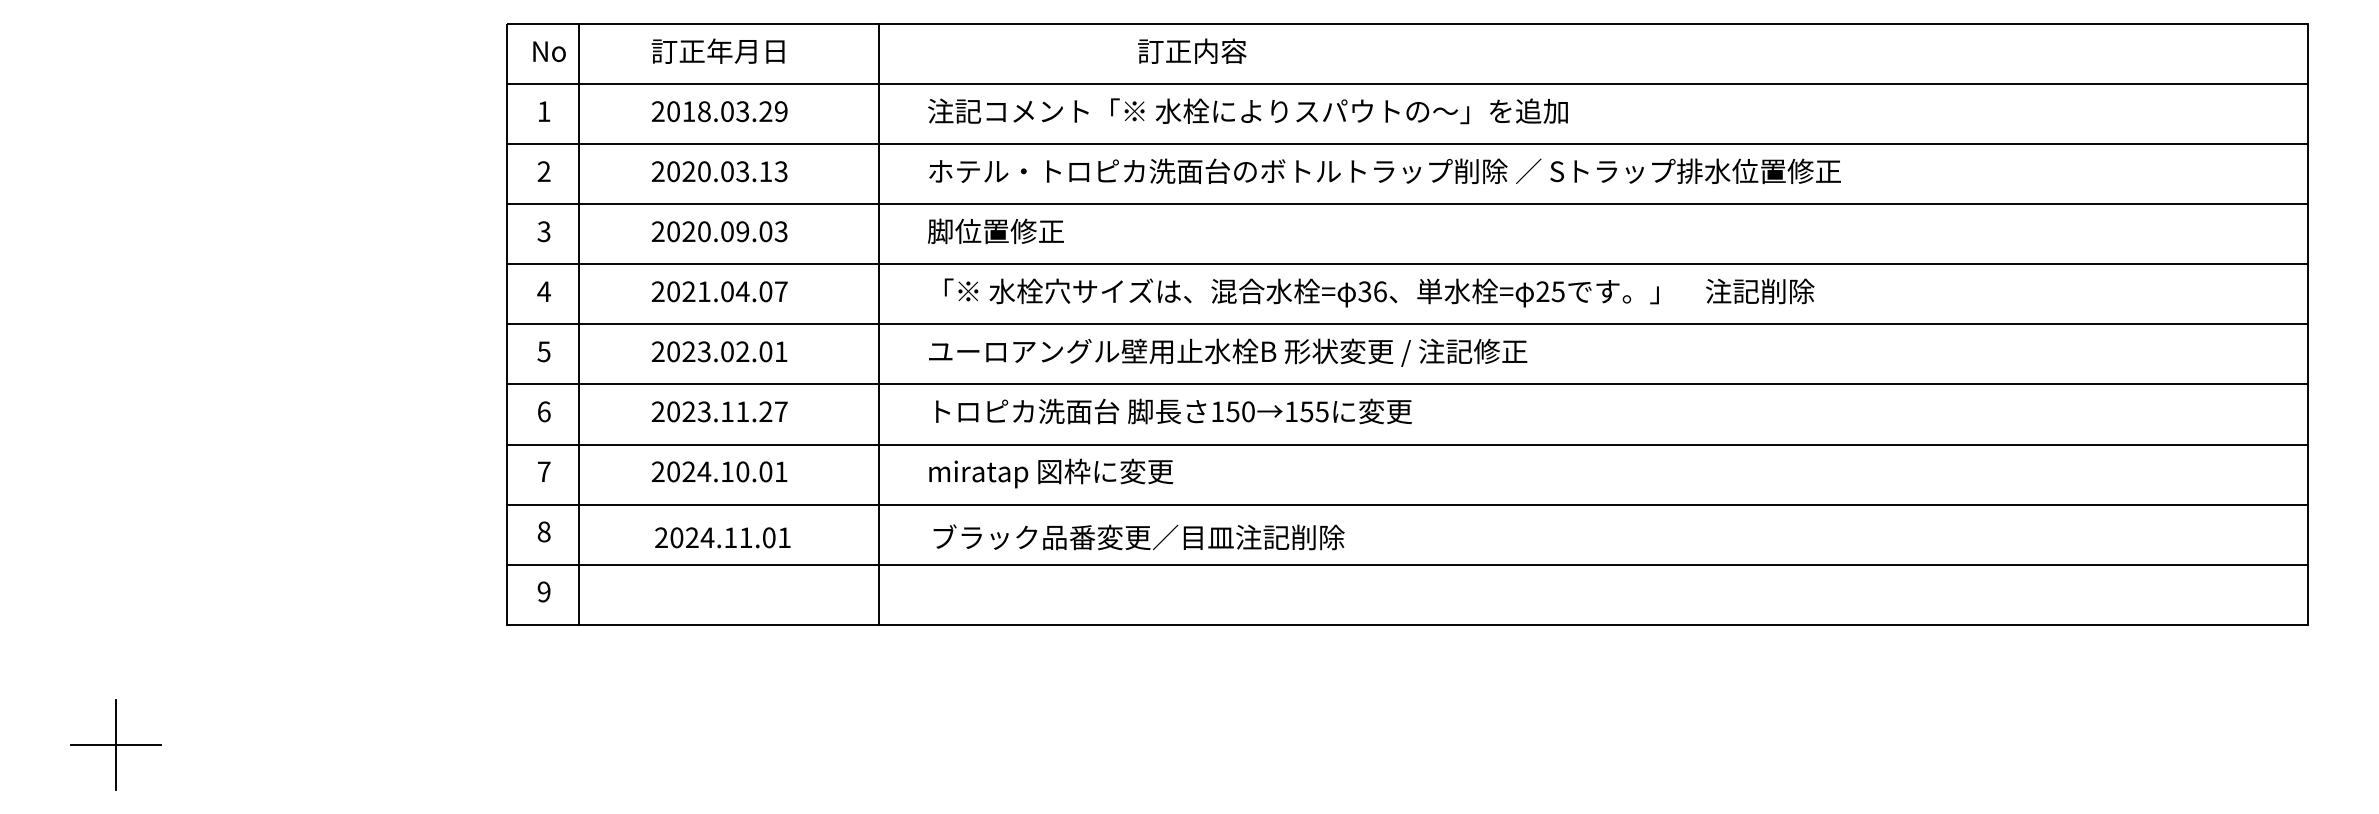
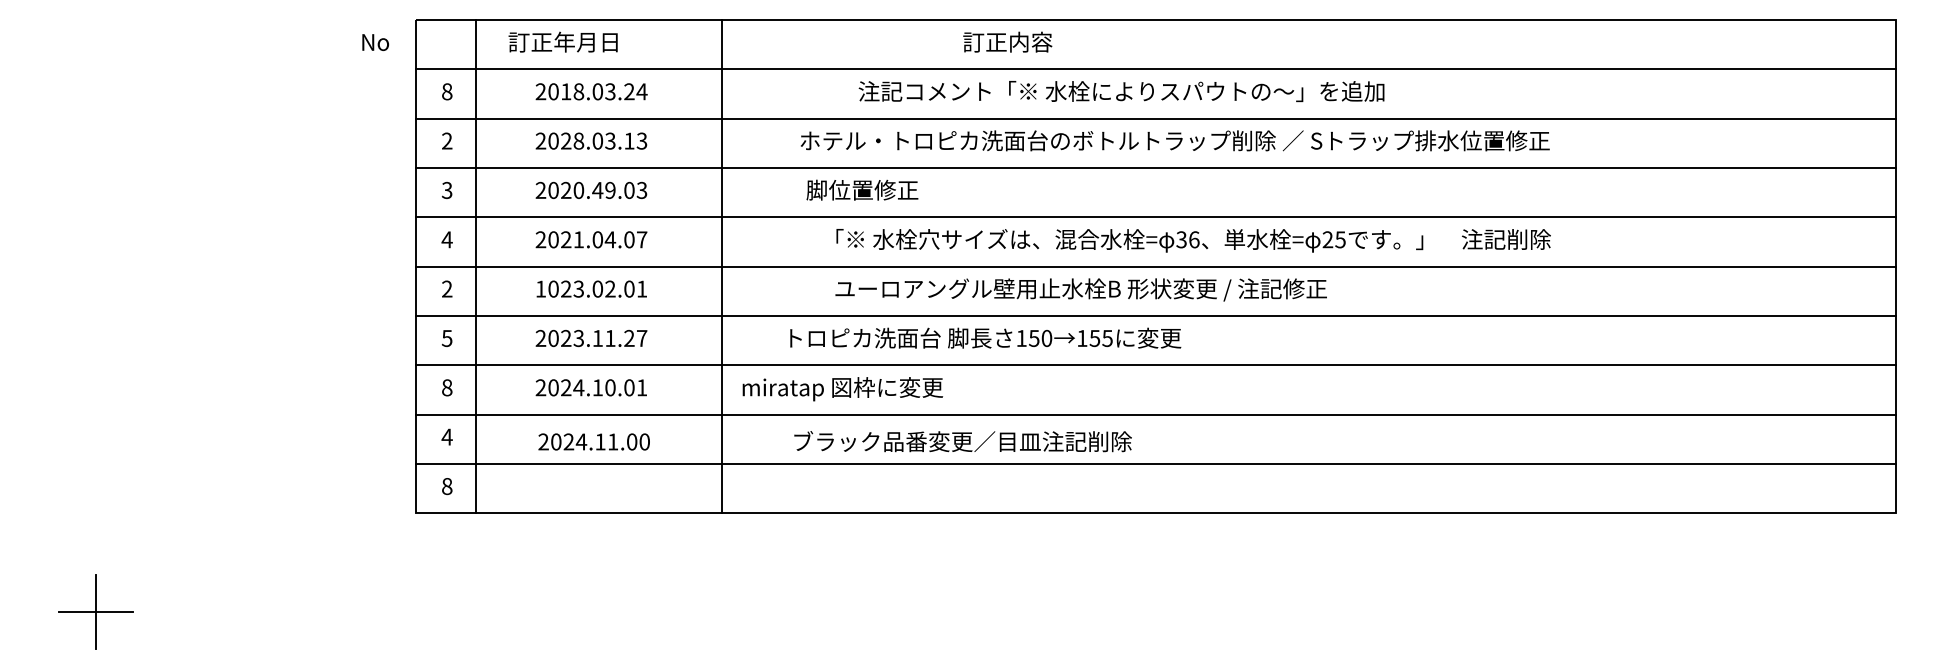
text: (717, 50) -> (562, 41), moved
text: (1191, 50) -> (1007, 41), moved
text: (549, 51) -> (375, 42), moved
text: (544, 111) -> (447, 91), 1 -> 8
text: (780, 111) -> (641, 91), 2018.03.29 -> 2018.03.24
text: (1247, 111) -> (1121, 91), moved
text: (1385, 170) -> (1175, 140), moved
text: (703, 172) -> (578, 141), 2020.03.13 -> 2028.03.13
text: (995, 230) -> (862, 189), moved
text: (727, 231) -> (597, 190), 2020.09.03 -> 2020.49.03
text: (1379, 292) -> (1193, 240), moved
text: (543, 351) -> (446, 288), 5 -> 2
text: (657, 351) -> (540, 288), 2023.02.01 -> 1023.02.01
text: (1227, 352) -> (1080, 289), moved
text: (543, 410) -> (446, 337), 6 -> 5
text: (1173, 410) -> (985, 337), moved
text: (544, 471) -> (447, 387), 7 -> 8
text: (1050, 473) -> (842, 389), moved
text: (543, 531) -> (446, 436), 8 -> 4
text: (784, 537) -> (644, 441), 2024.11.01 -> 2024.11.00
text: (1138, 537) -> (962, 441), moved
text: (544, 591) -> (447, 486), 9 -> 8

